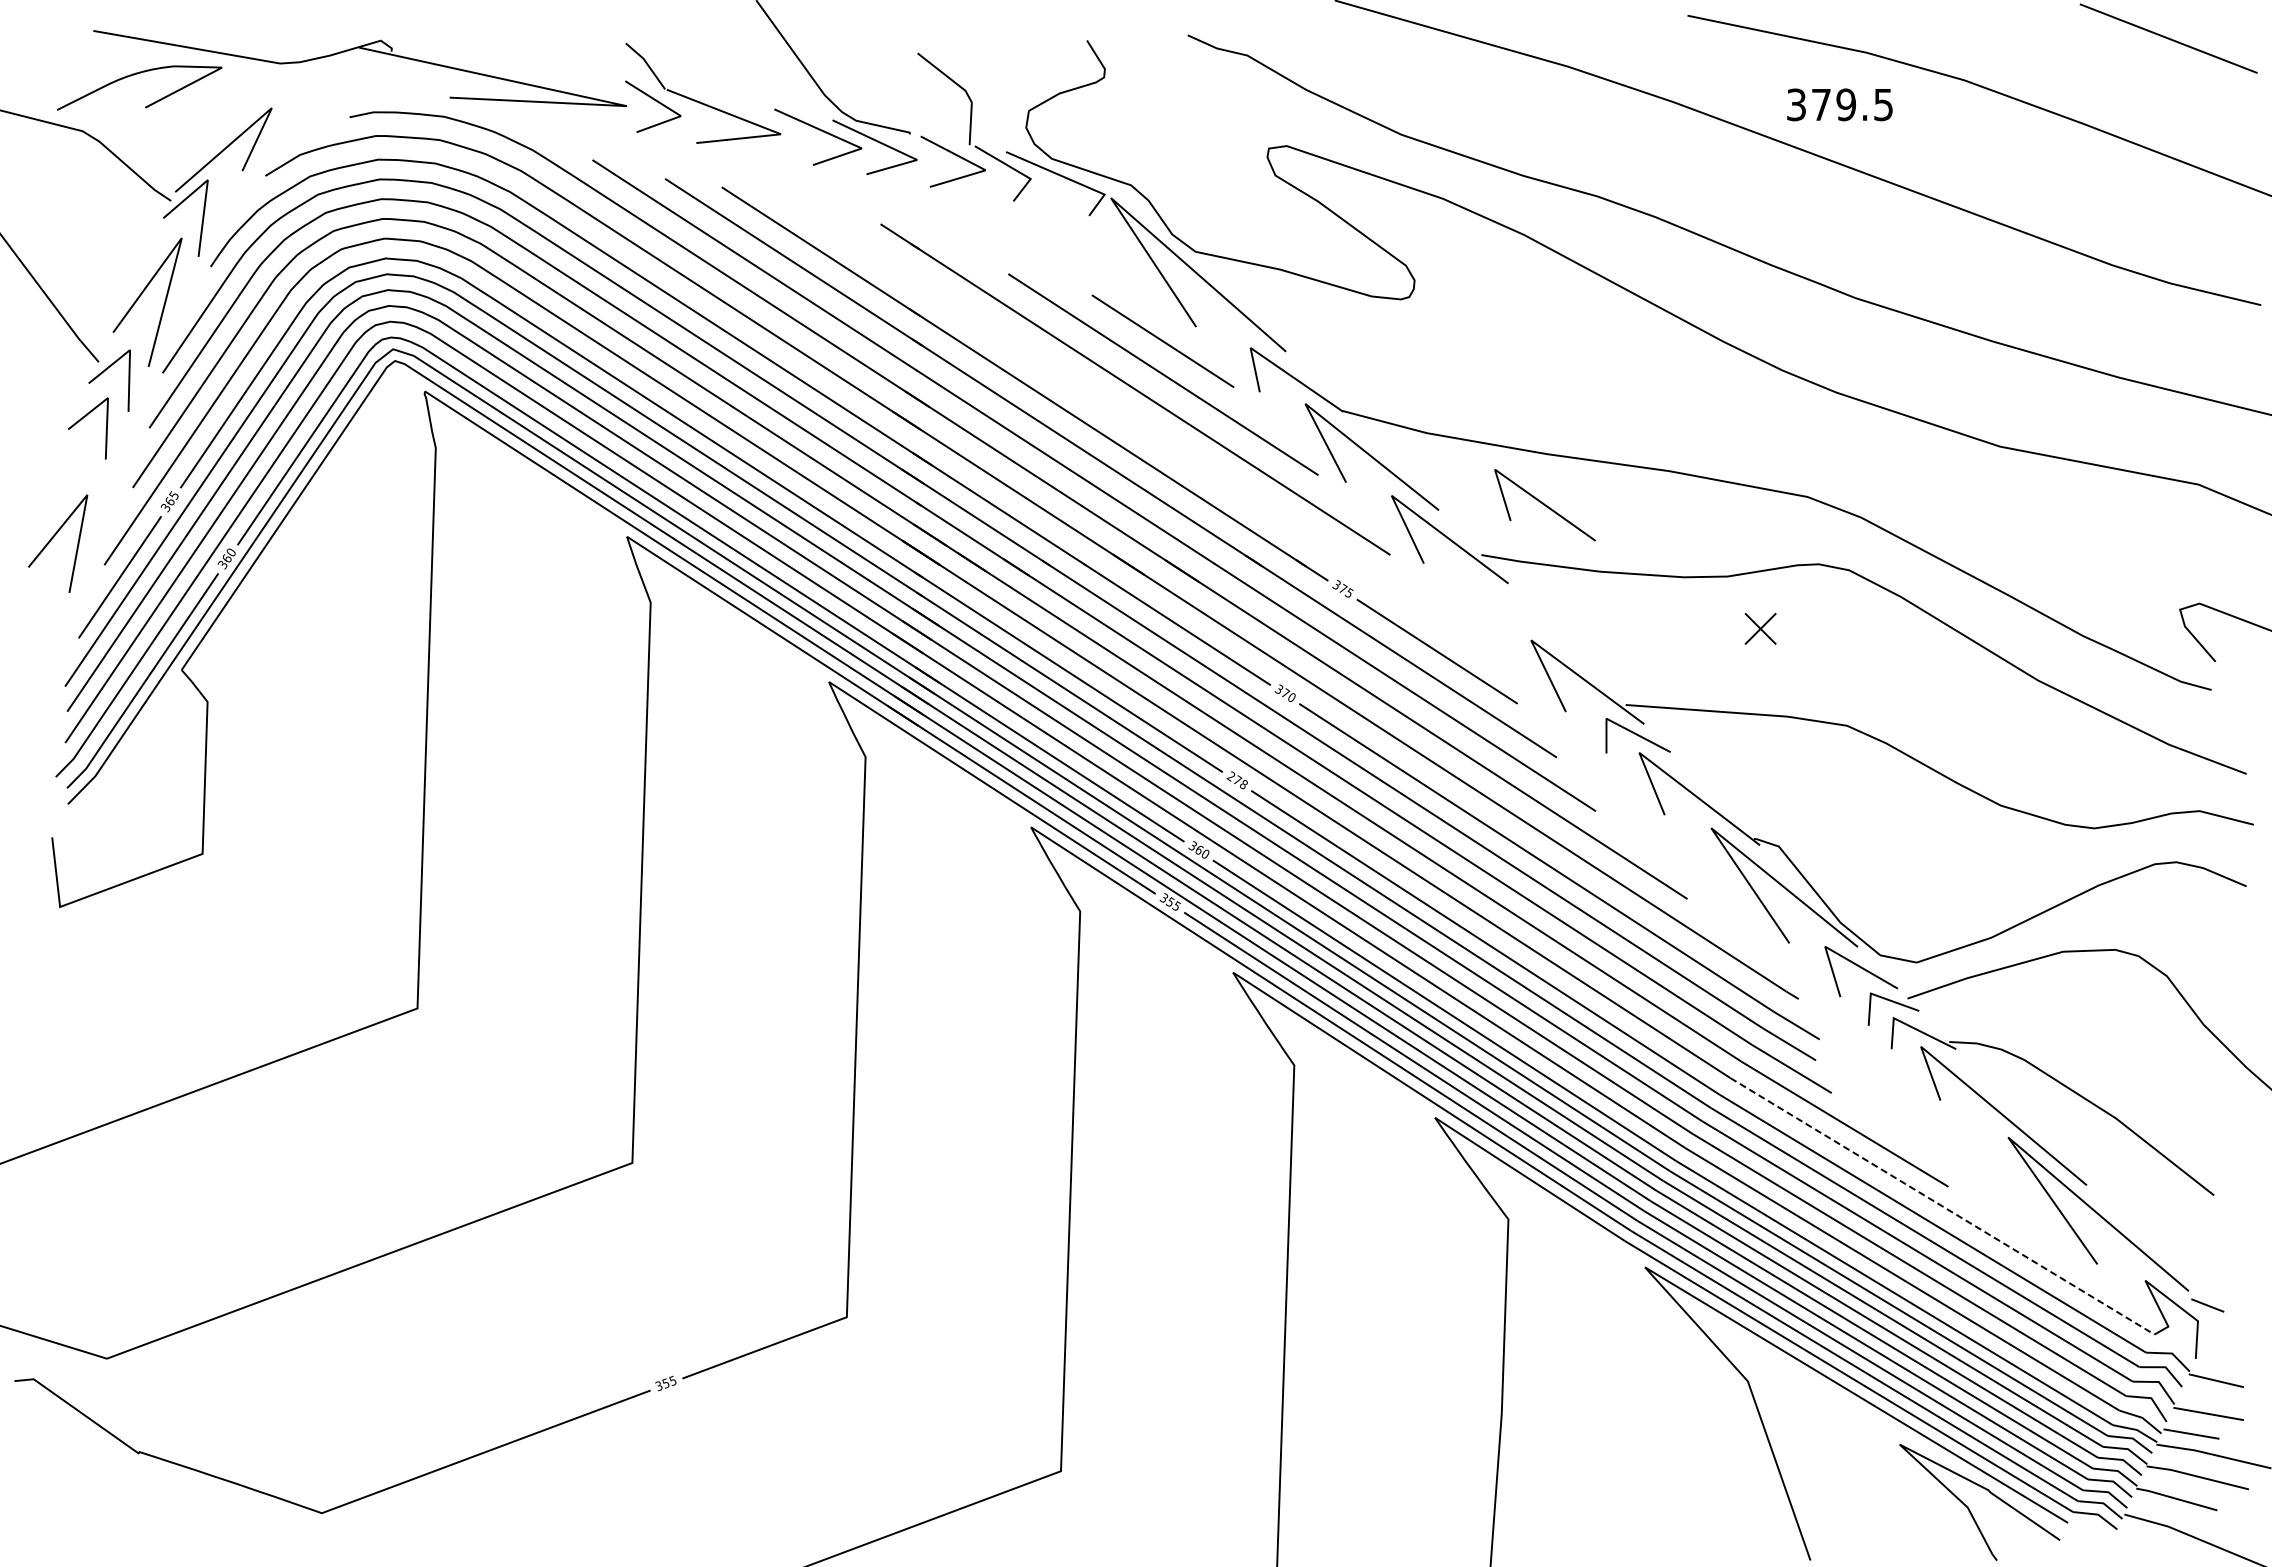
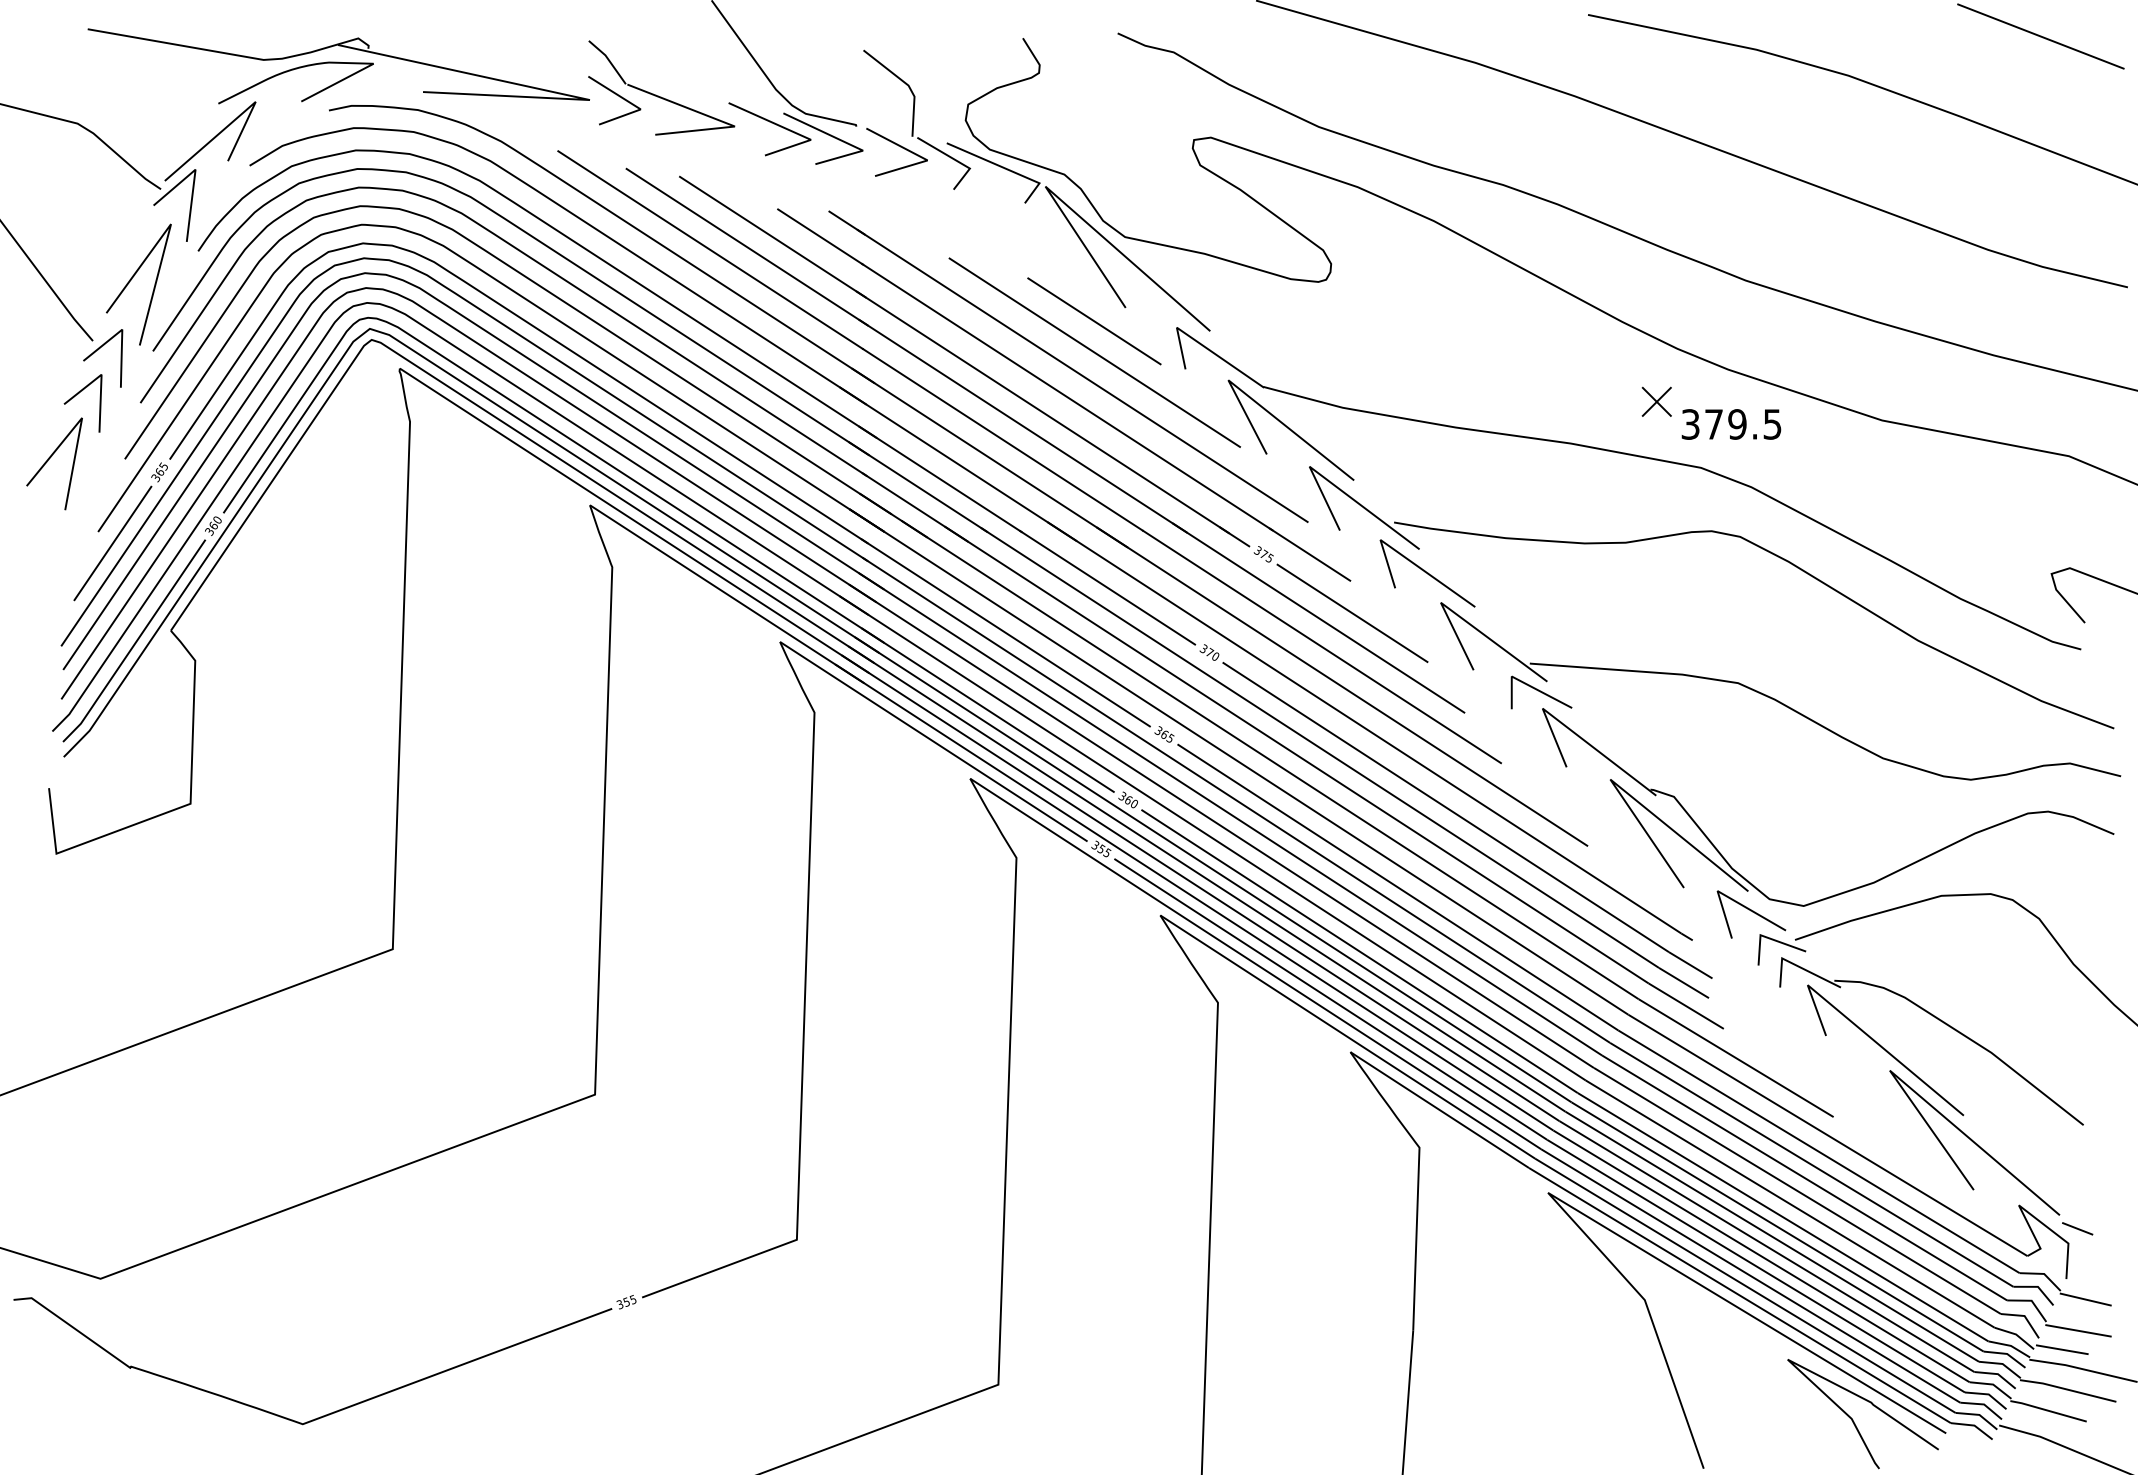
curve: (134, 75) -> (291, 71), moved
text: (1839, 104) -> (1731, 424), moved
line: (1130, 419) -> (1063, 394), added
line: (1544, 505) -> (1427, 573), moved
line: (53, 538) -> (50, 458), moved
part: (1760, 628) -> (1656, 401), moved
text: (1236, 780) -> (1163, 734), 278 -> 365
line: (1942, 1206) -> (1827, 1135), dashed -> solid

